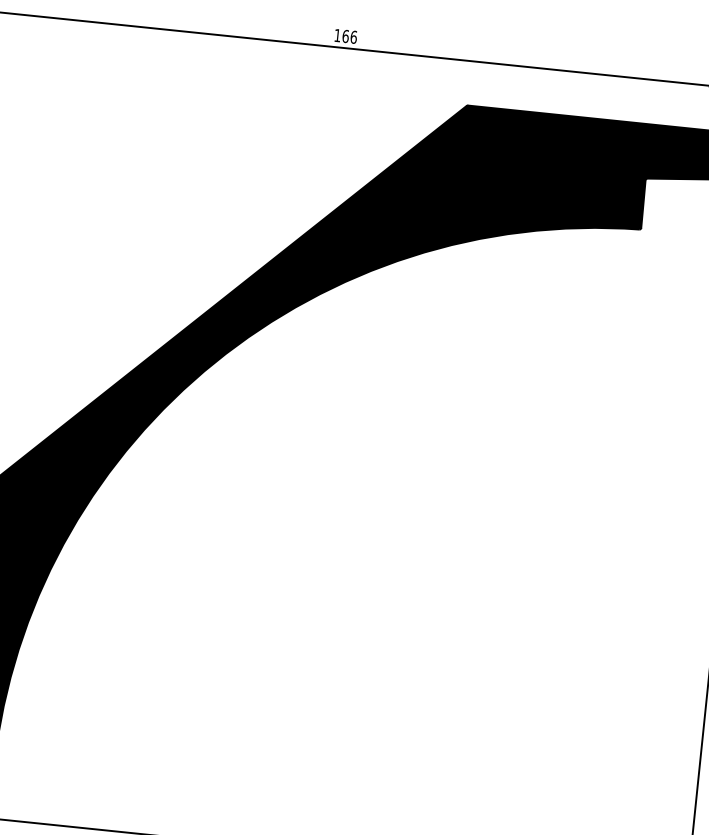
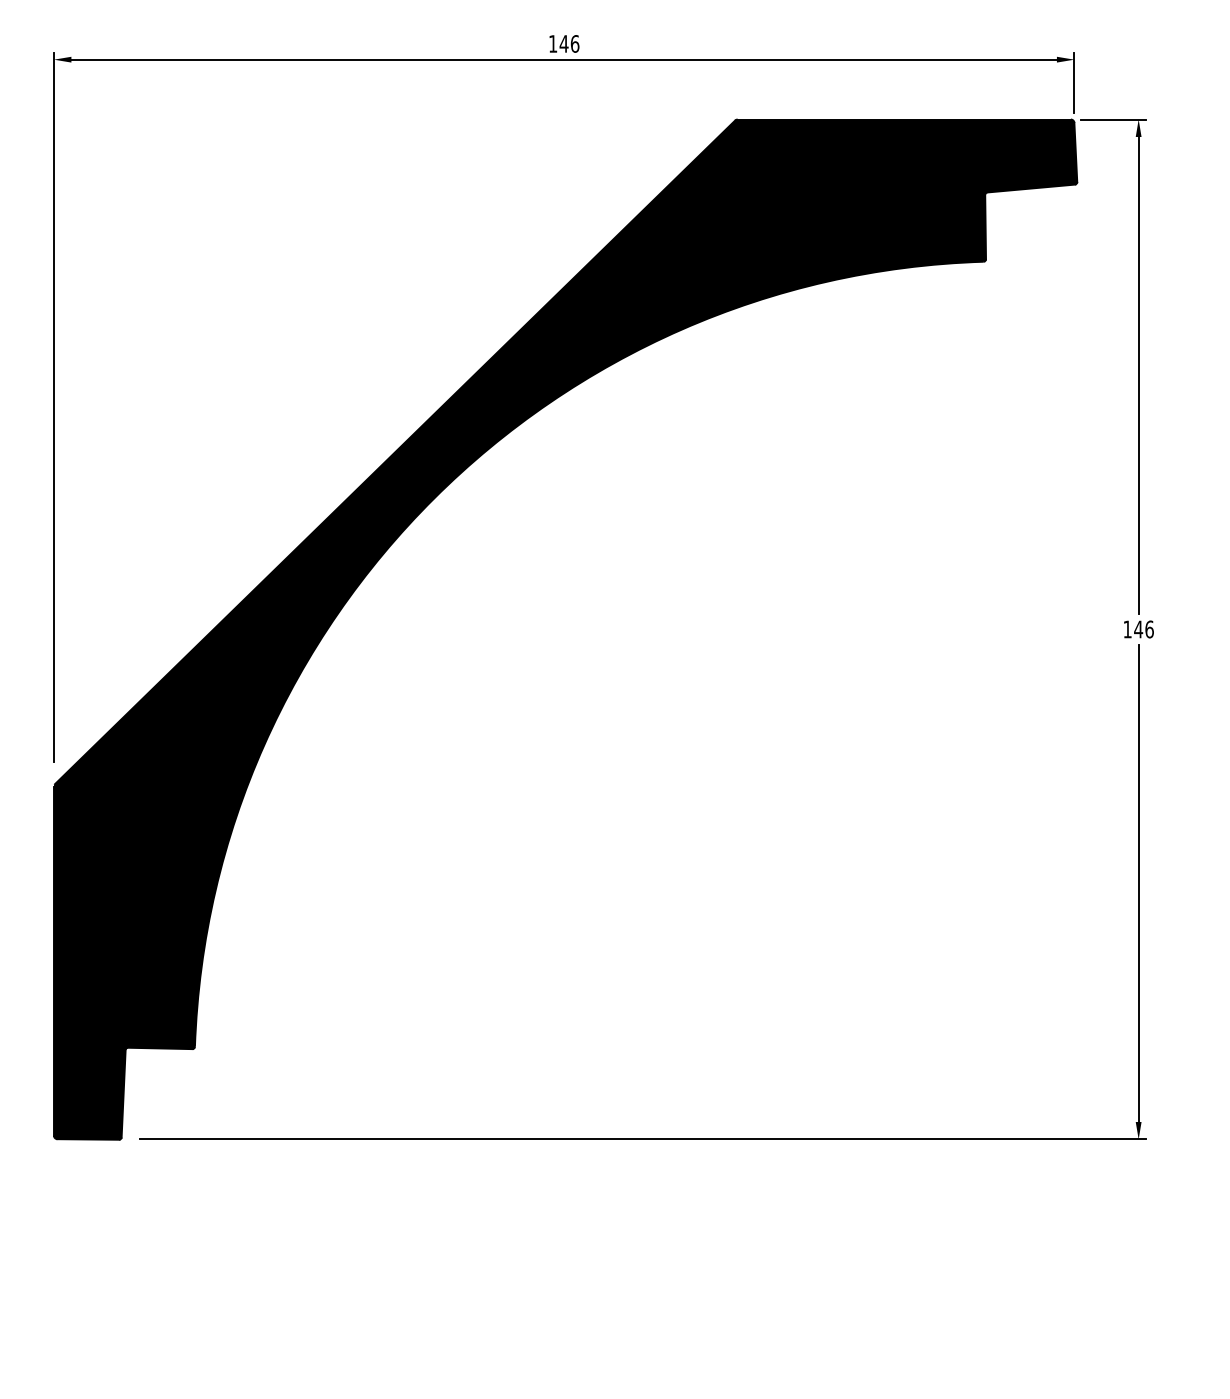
text: (345, 36) -> (563, 43), 166 -> 146

